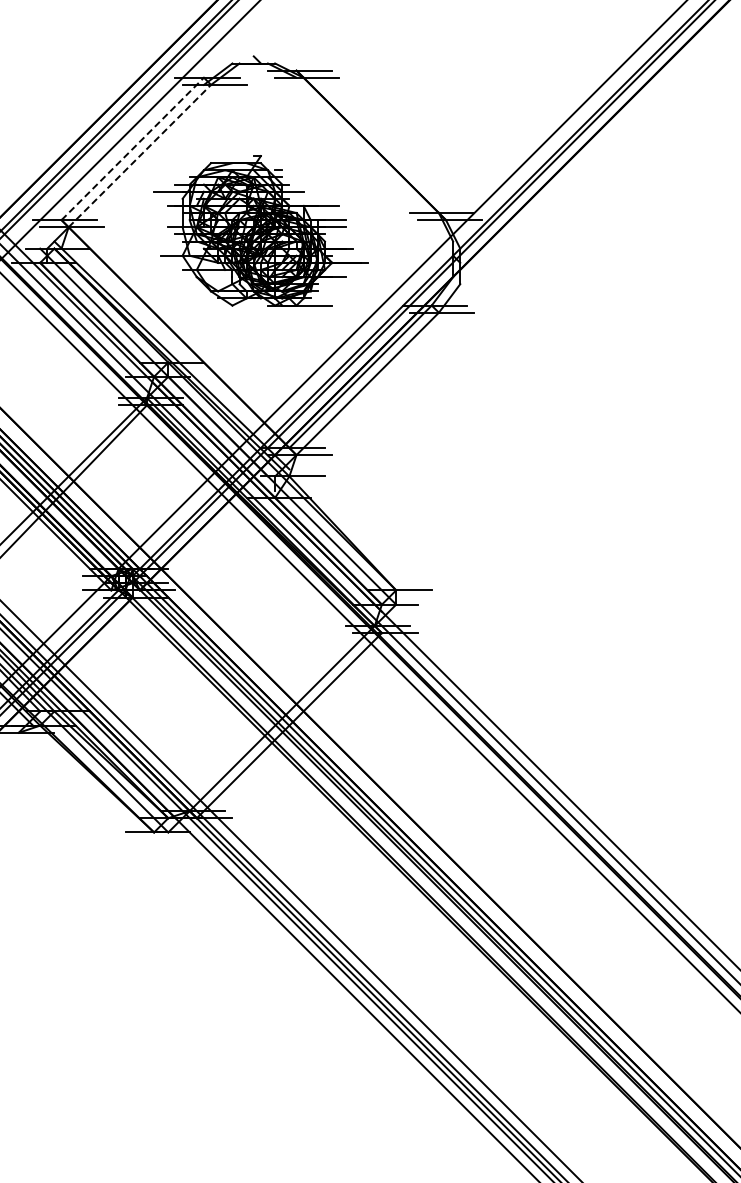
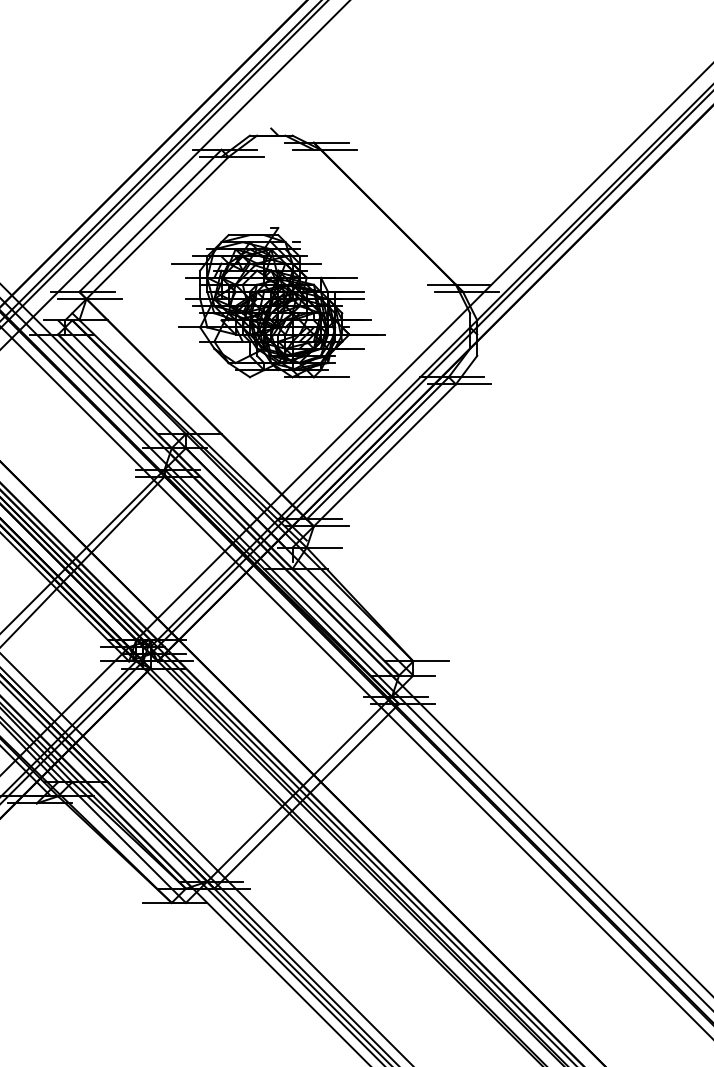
line: (132, 148) -> (150, 220), dashed -> solid
line: (139, 156) -> (157, 228), dashed -> solid

